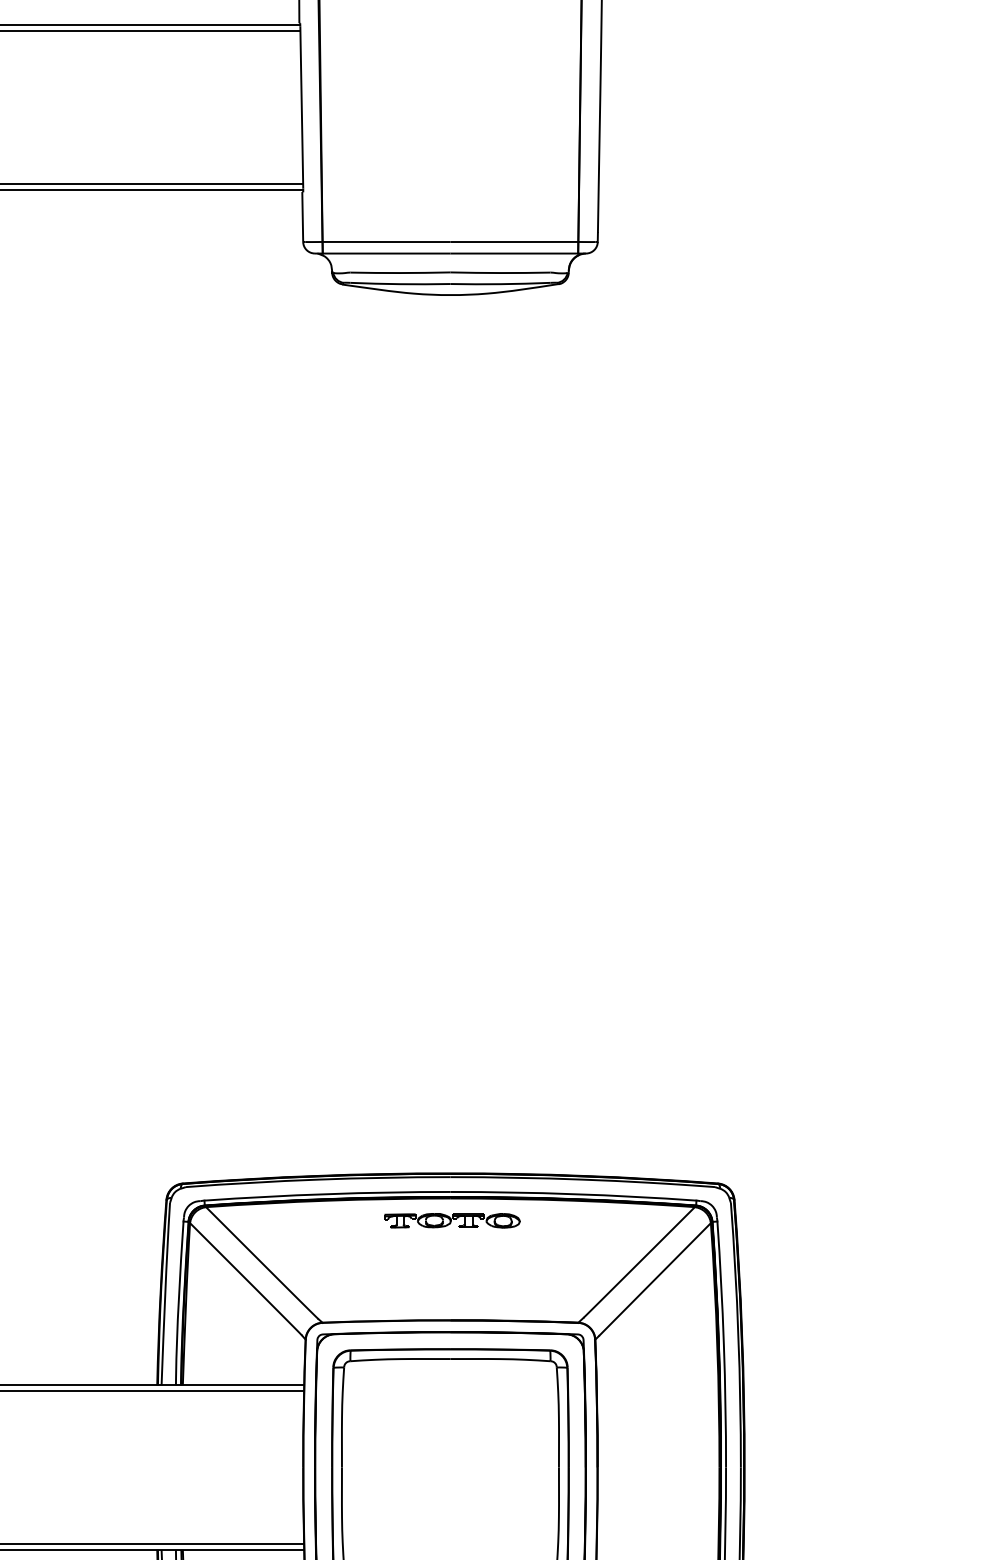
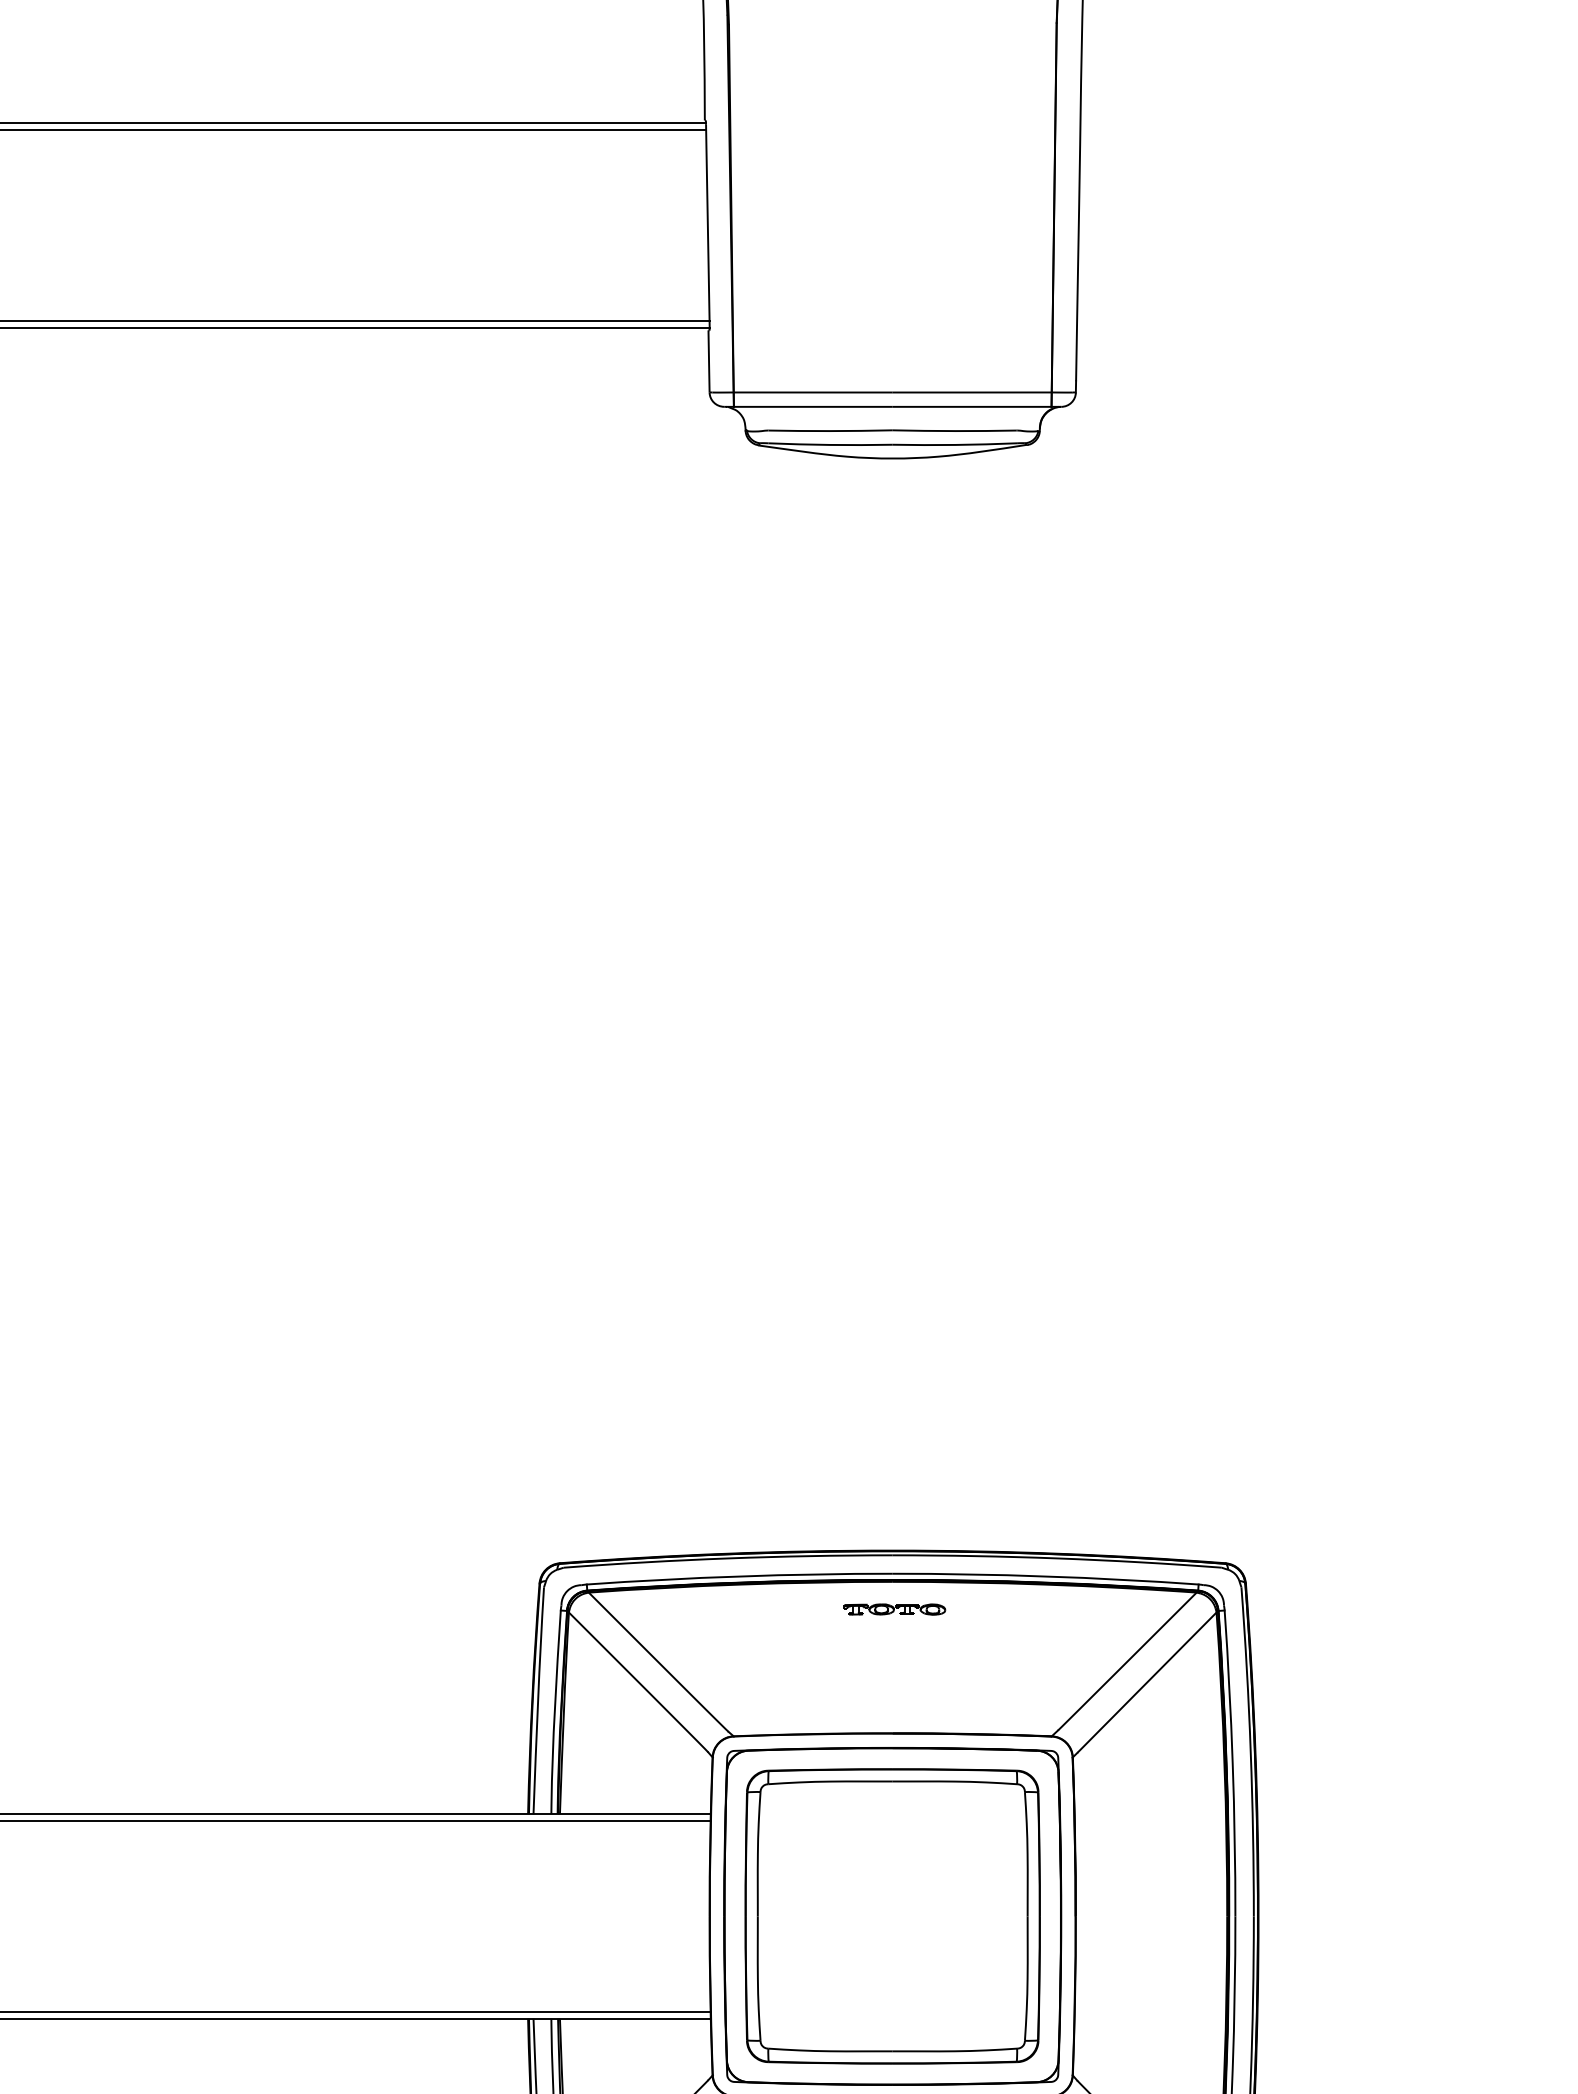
part: (451, 1220) -> (894, 1609), size x0.6

